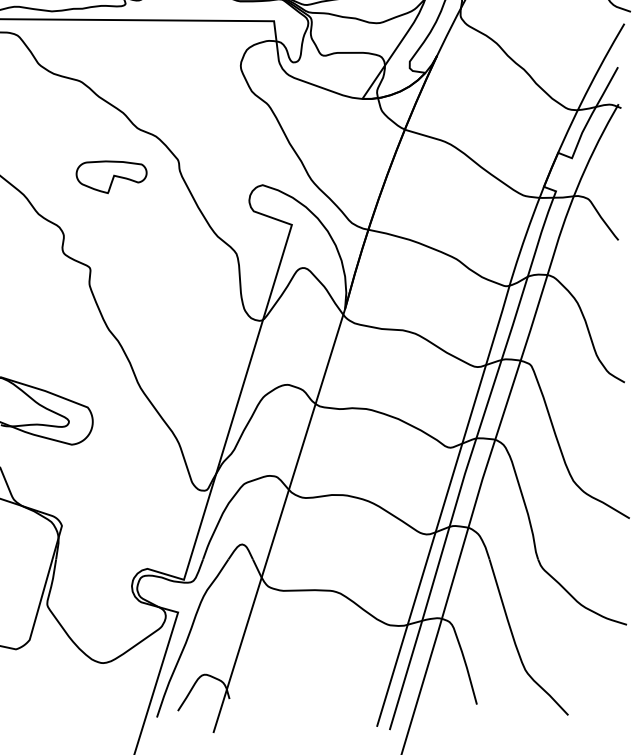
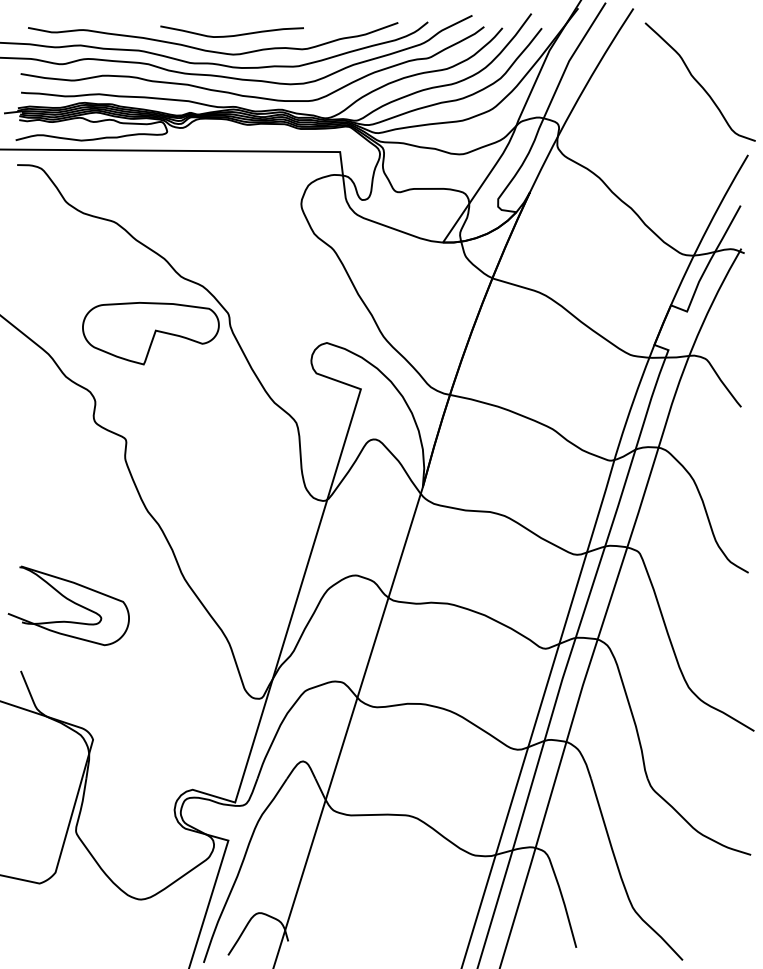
part: (111, 177) -> (150, 333), size x1.67

